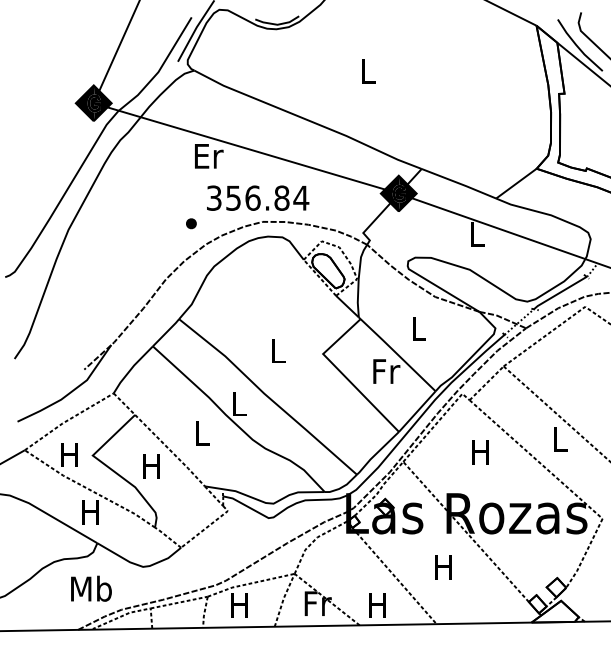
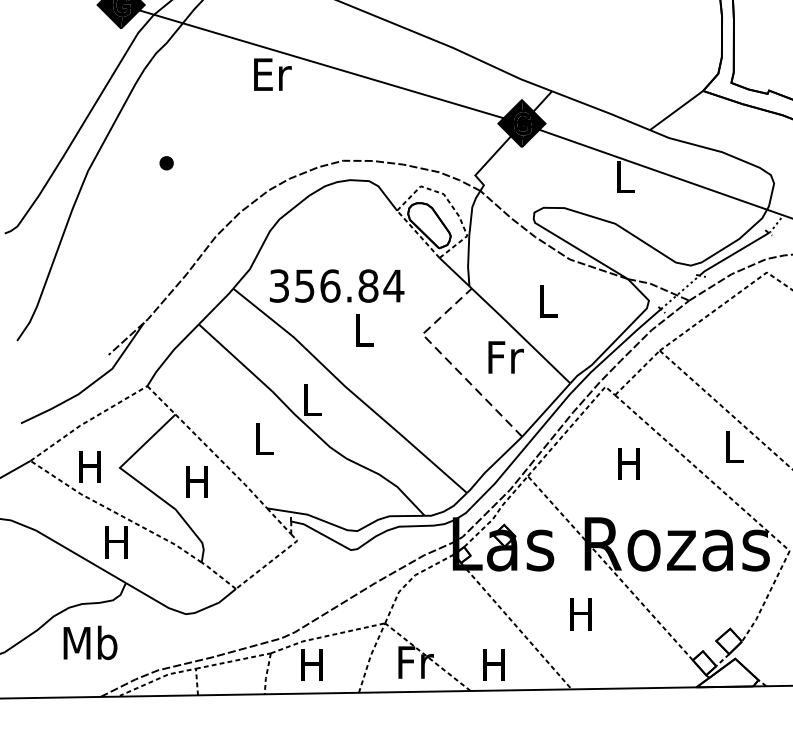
text: (258, 197) -> (337, 285), moved
part: (191, 223) -> (166, 162), moved
line: (342, 374) -> (447, 361), solid -> dashed
text: (91, 588) -> (90, 642), moved

